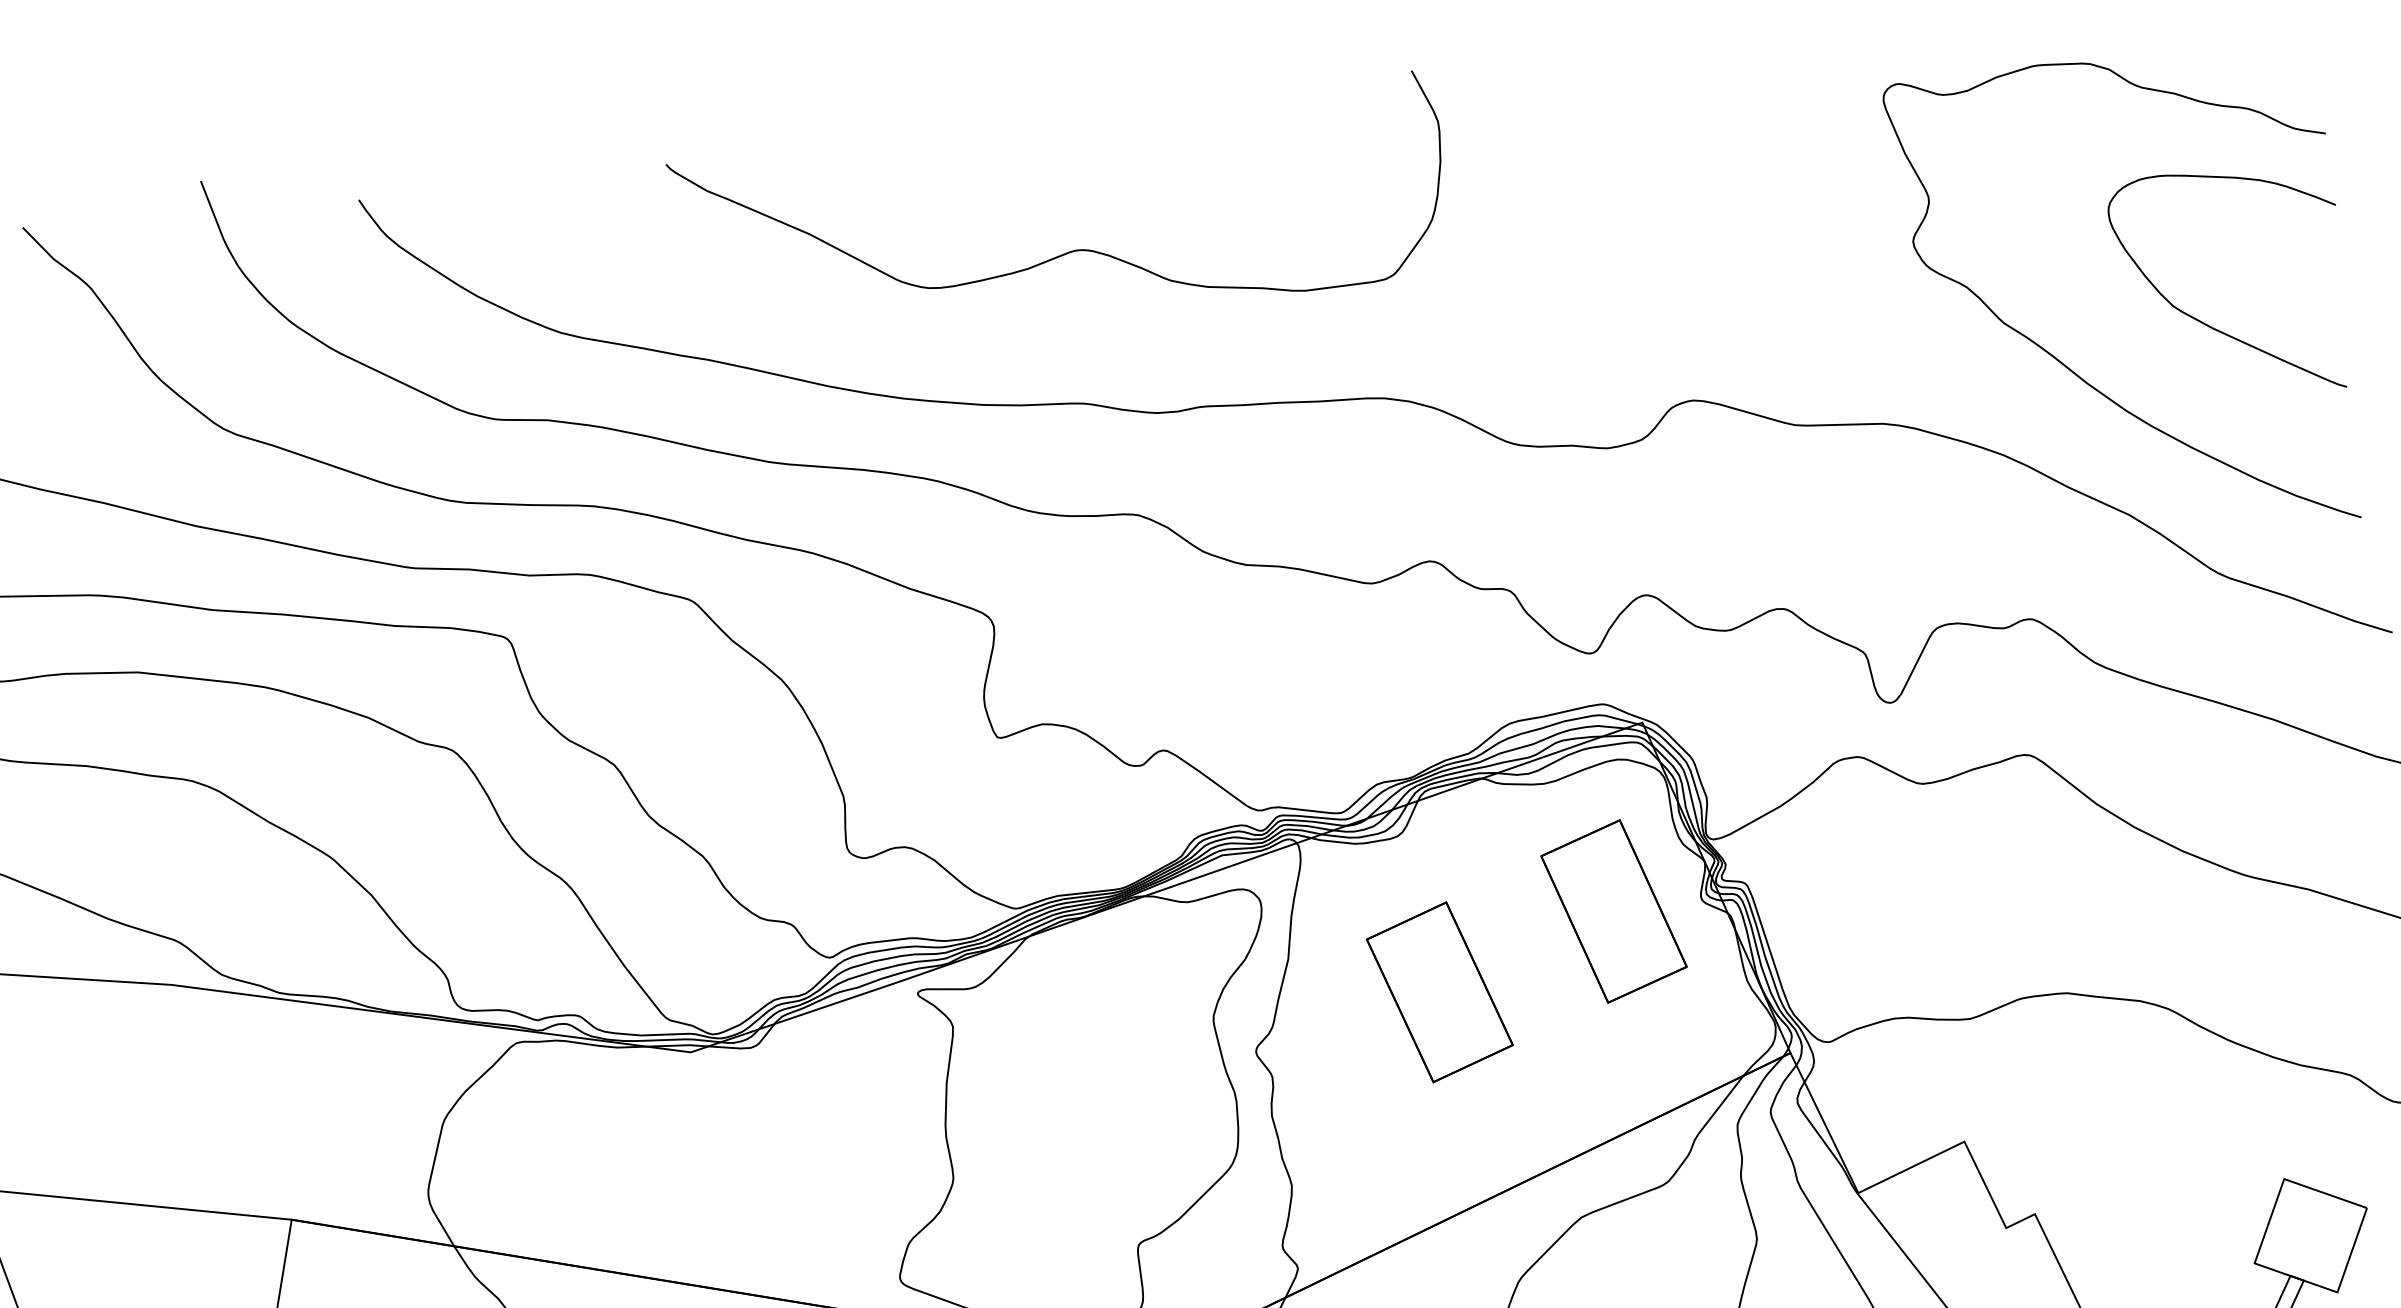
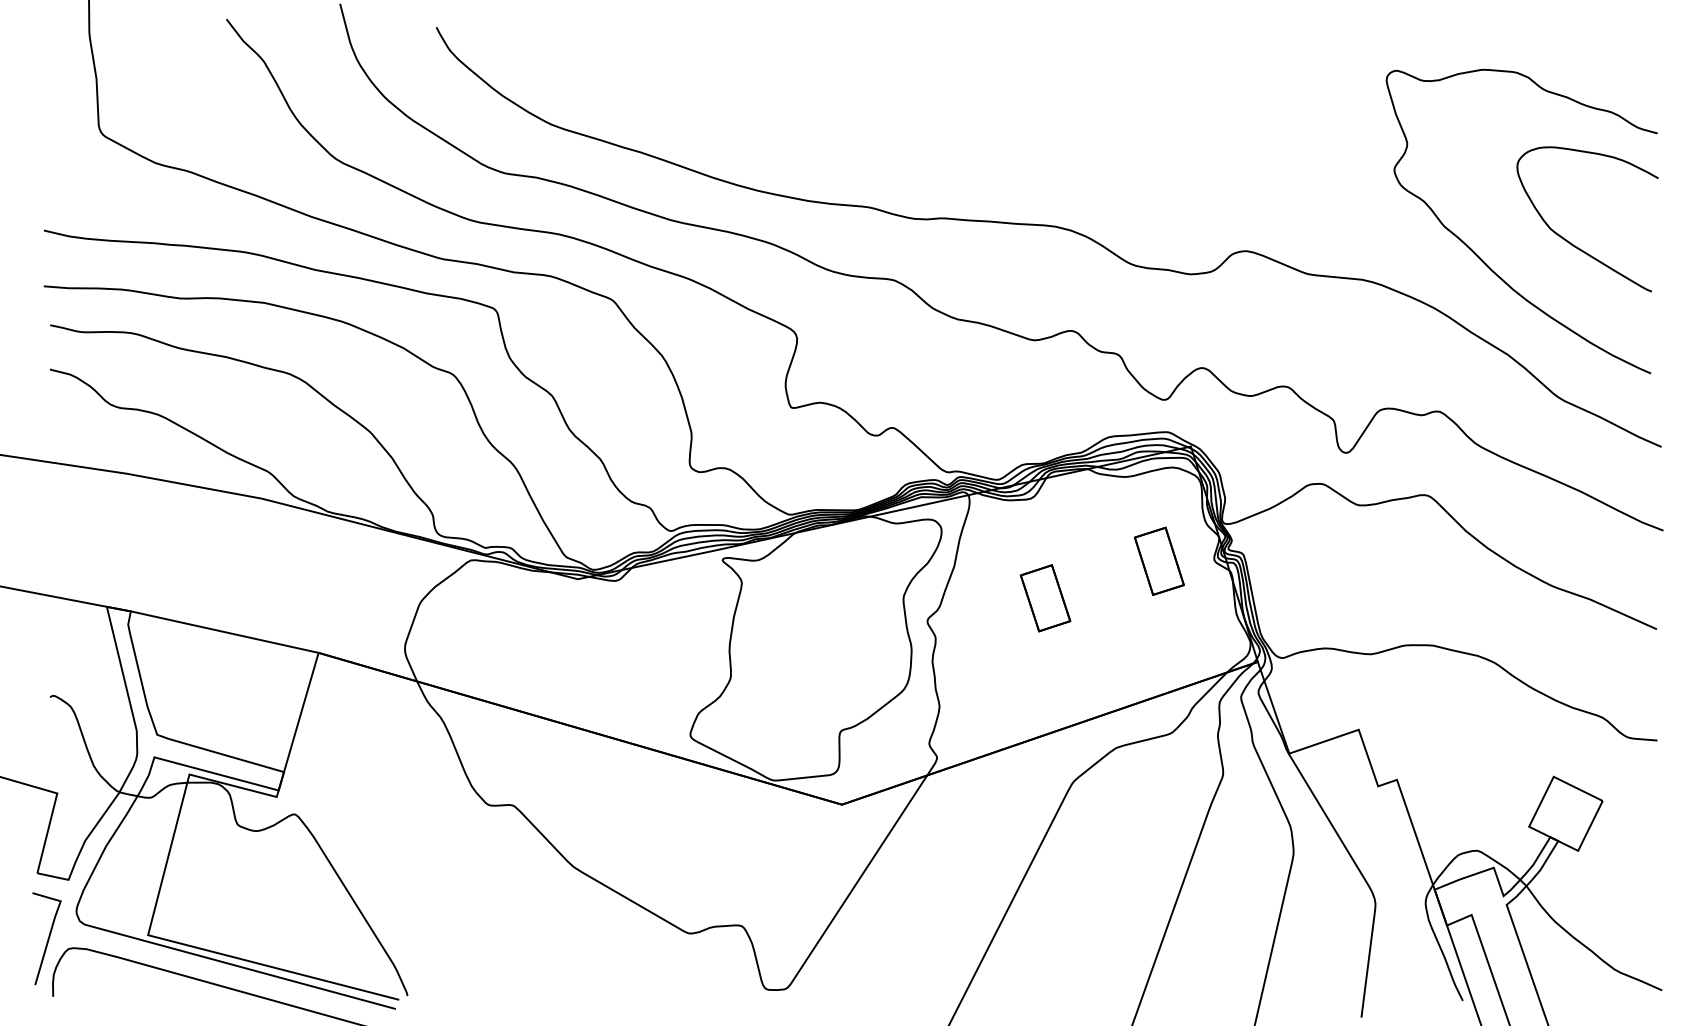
curve: (1070, 250) -> (872, 111), removed
part: (1614, 911) -> (1159, 561), size x0.6
part: (1439, 992) -> (1045, 598), size x0.6

